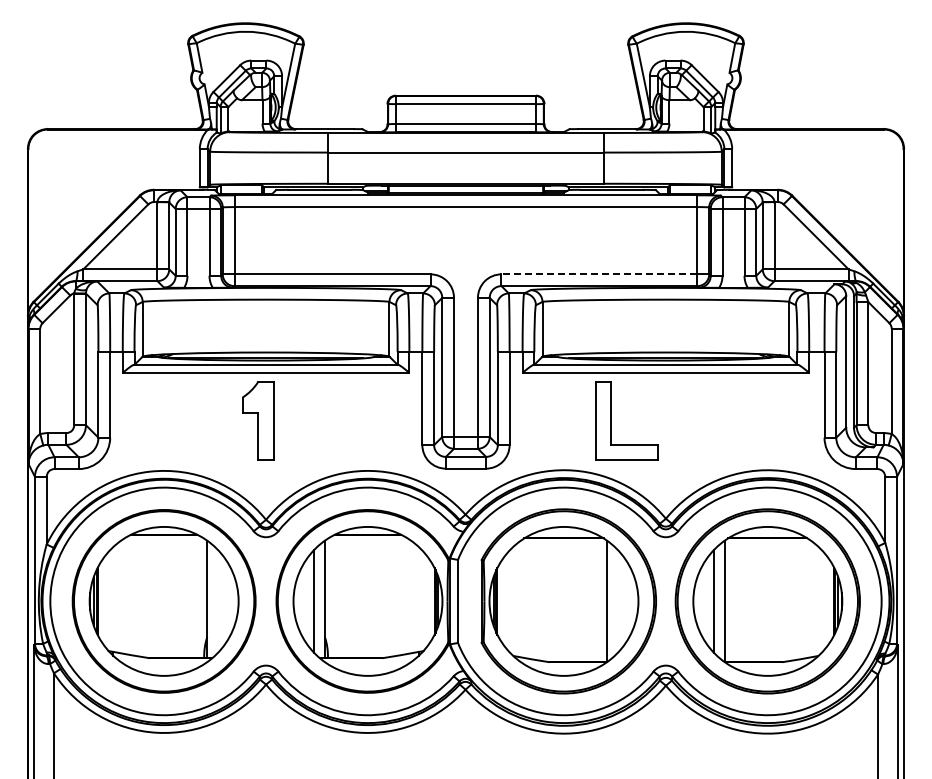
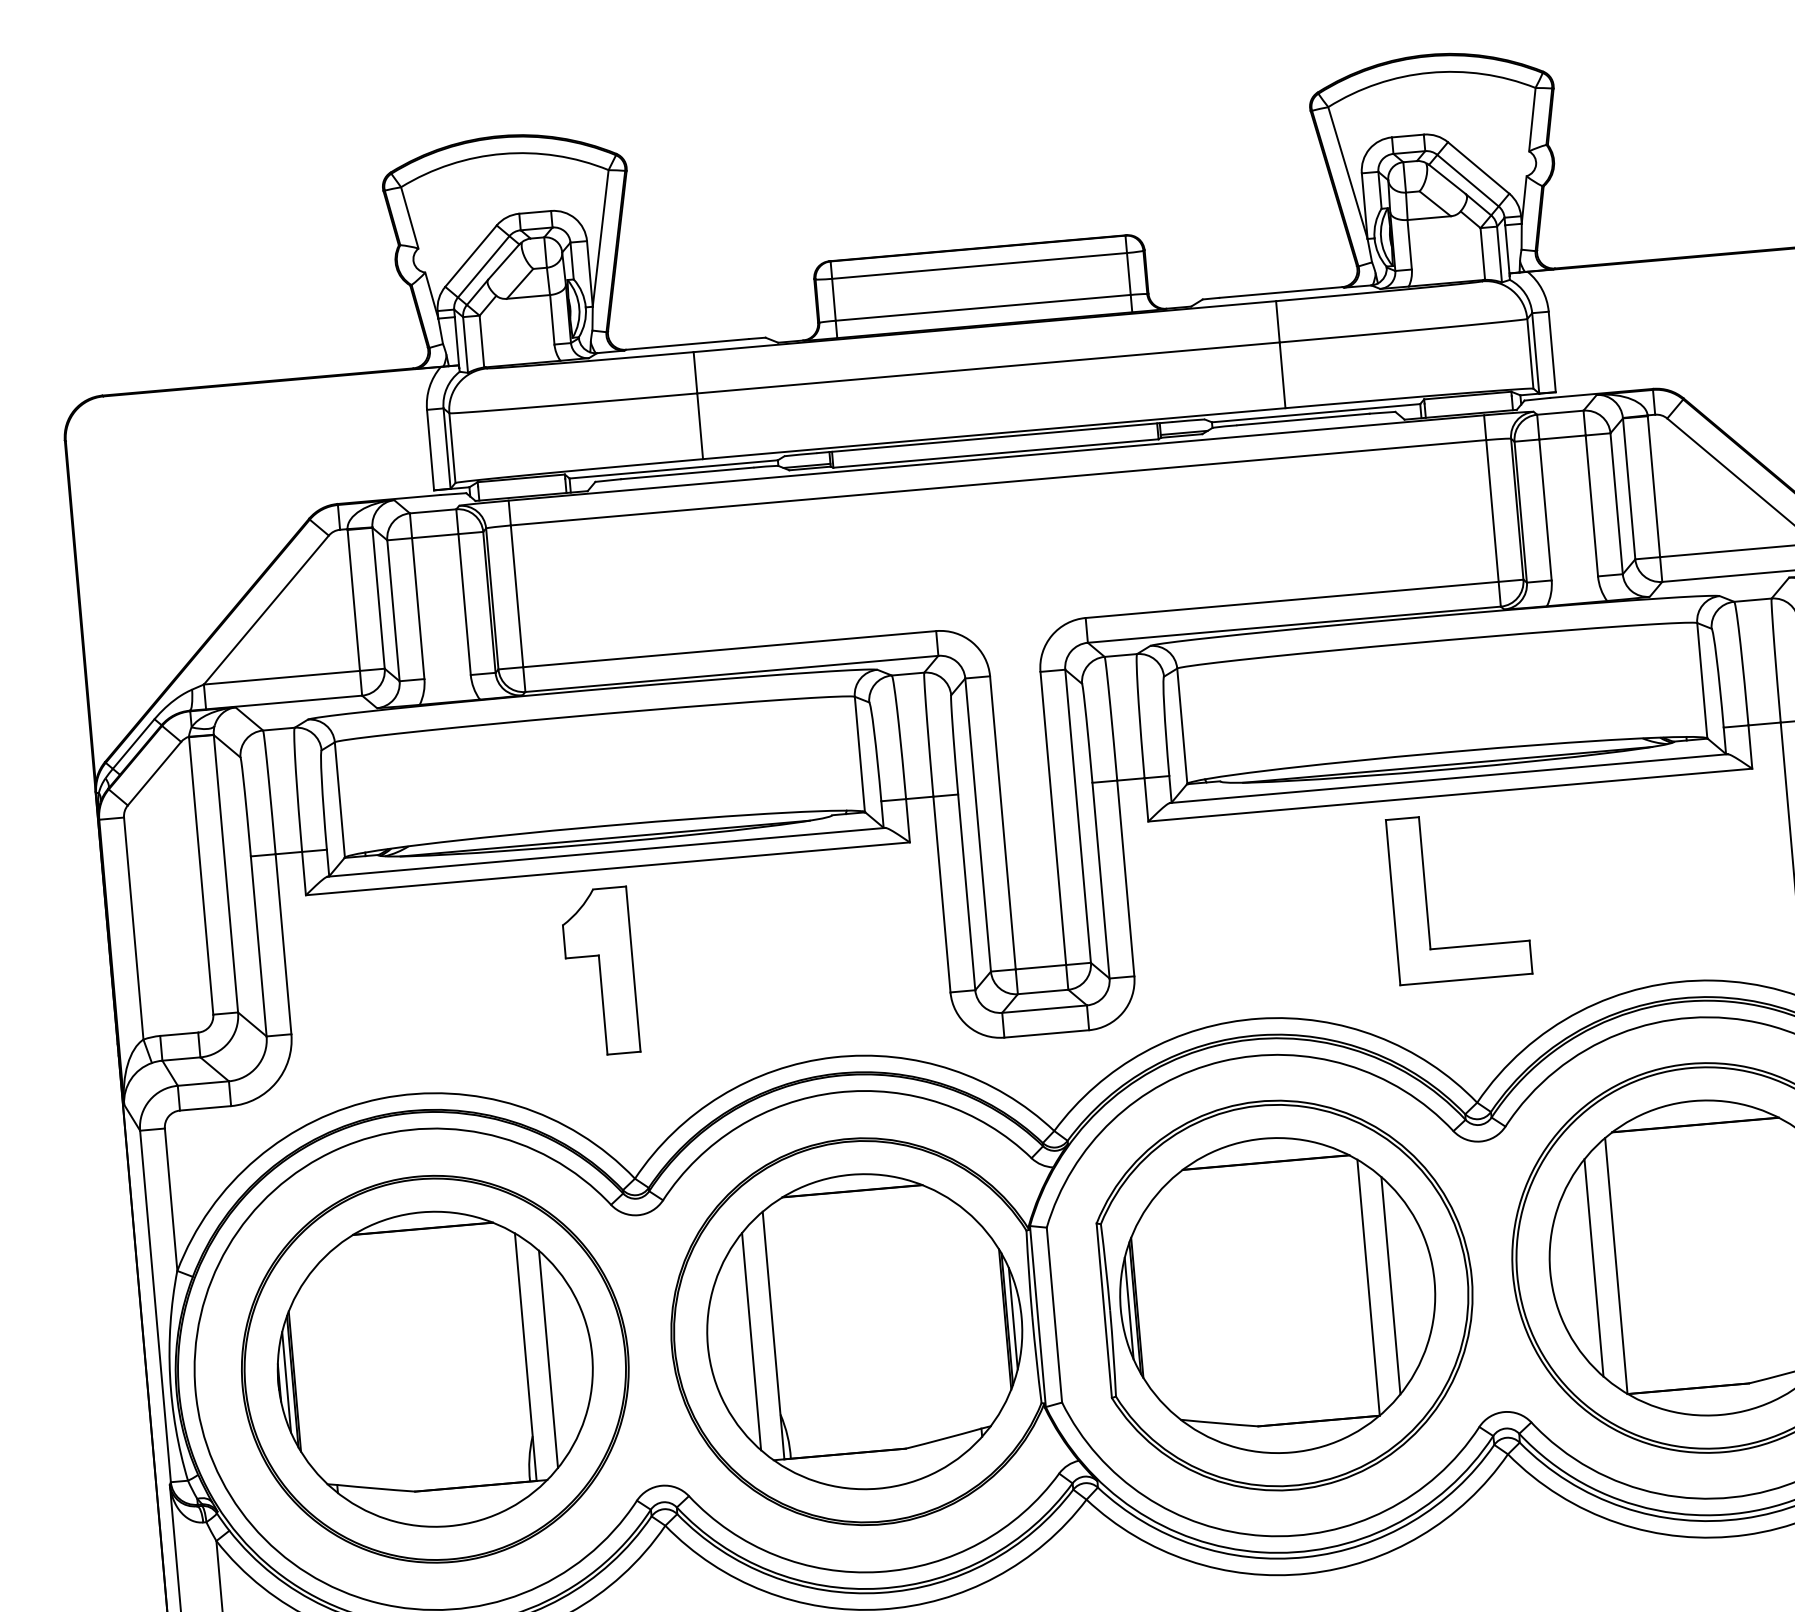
line: (599, 274) -> (1292, 600), dashed -> solid
part: (611, 420) -> (1426, 898), moved
line: (217, 601) -> (547, 1359), added
line: (617, 601) -> (1390, 1285), added

